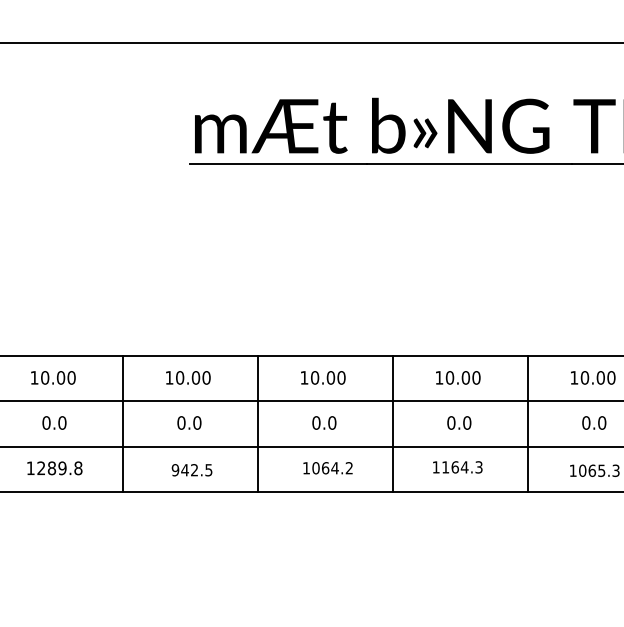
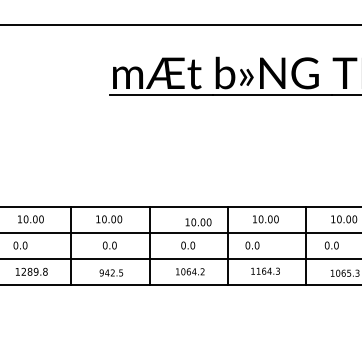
text: (323, 378) -> (198, 222), moved
text: (54, 422) -> (20, 245), moved
text: (459, 422) -> (252, 245), moved
text: (593, 422) -> (331, 245), moved

